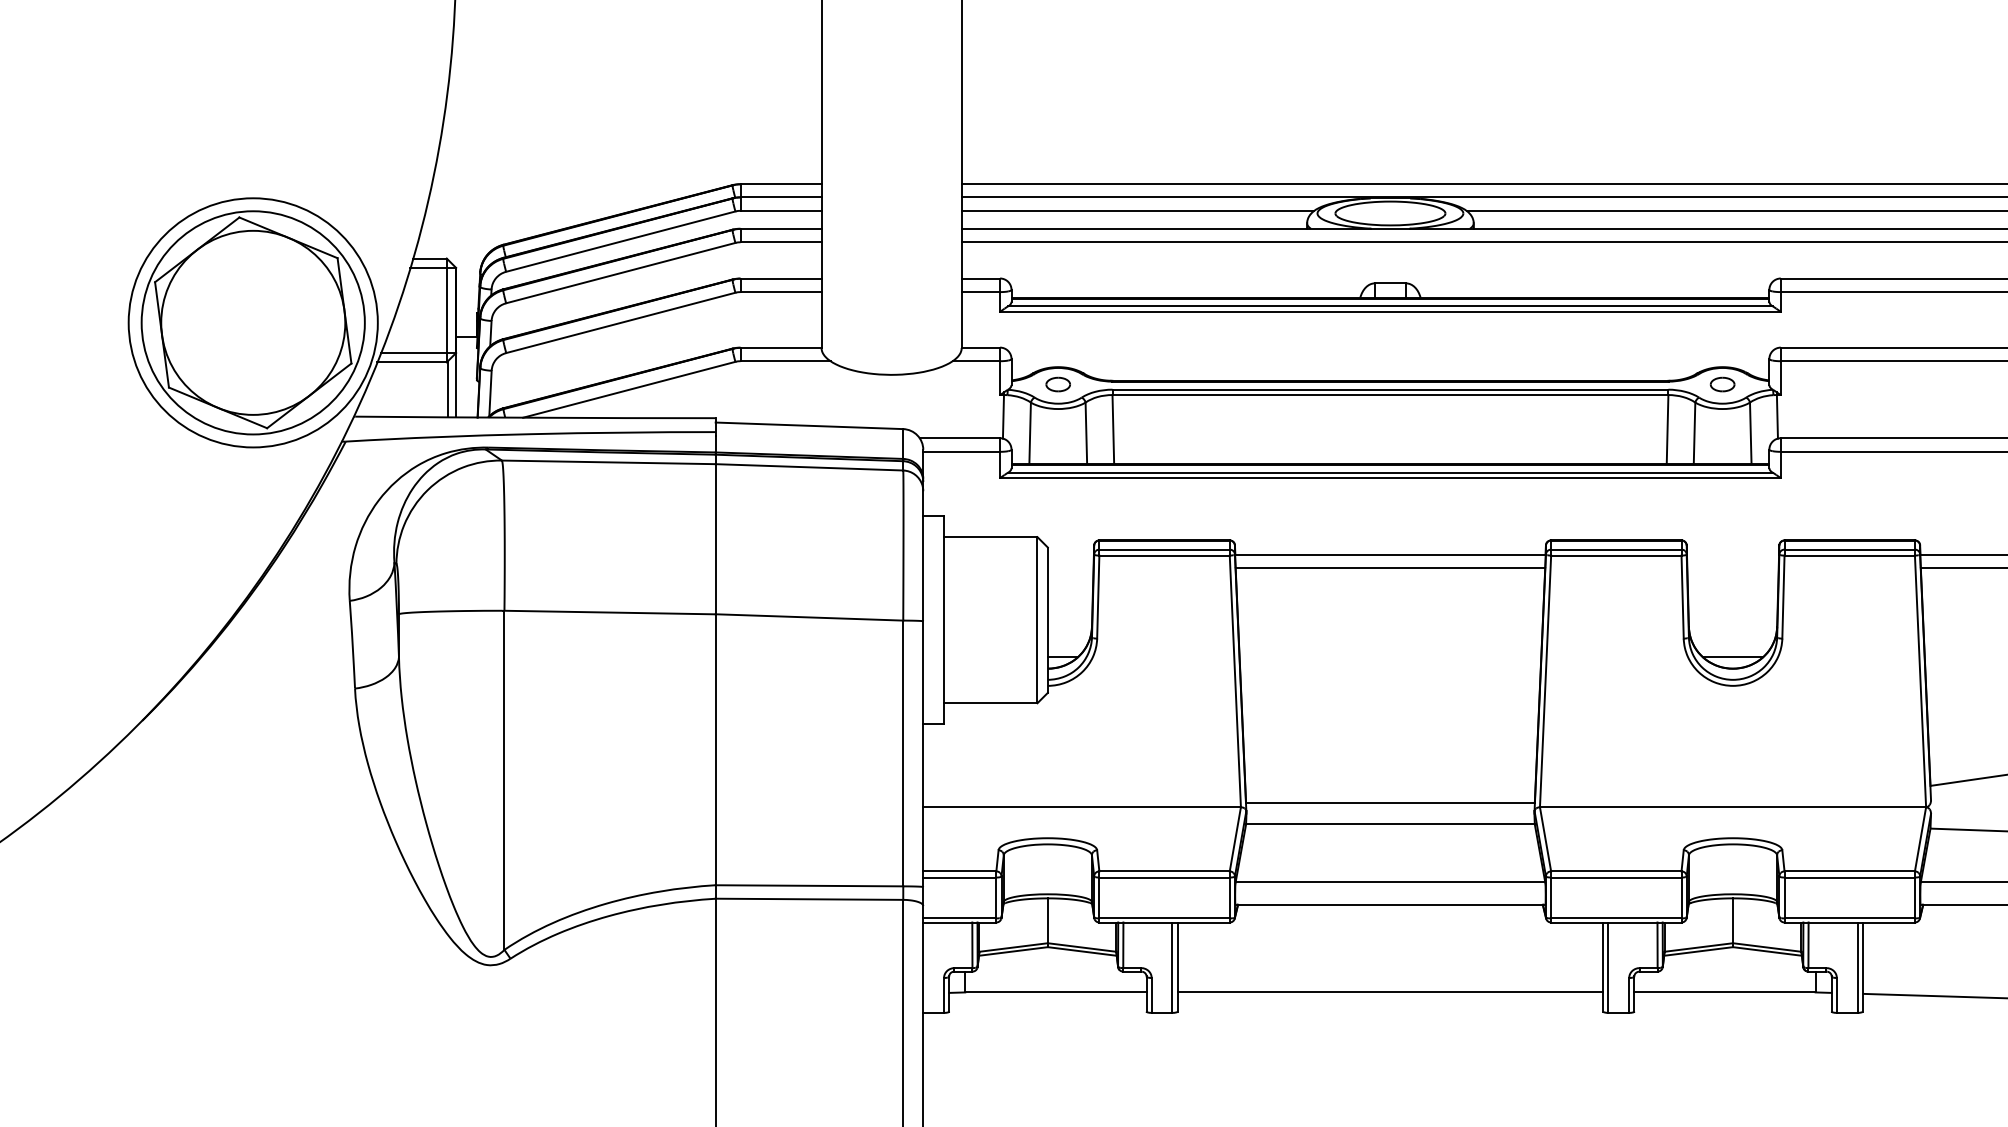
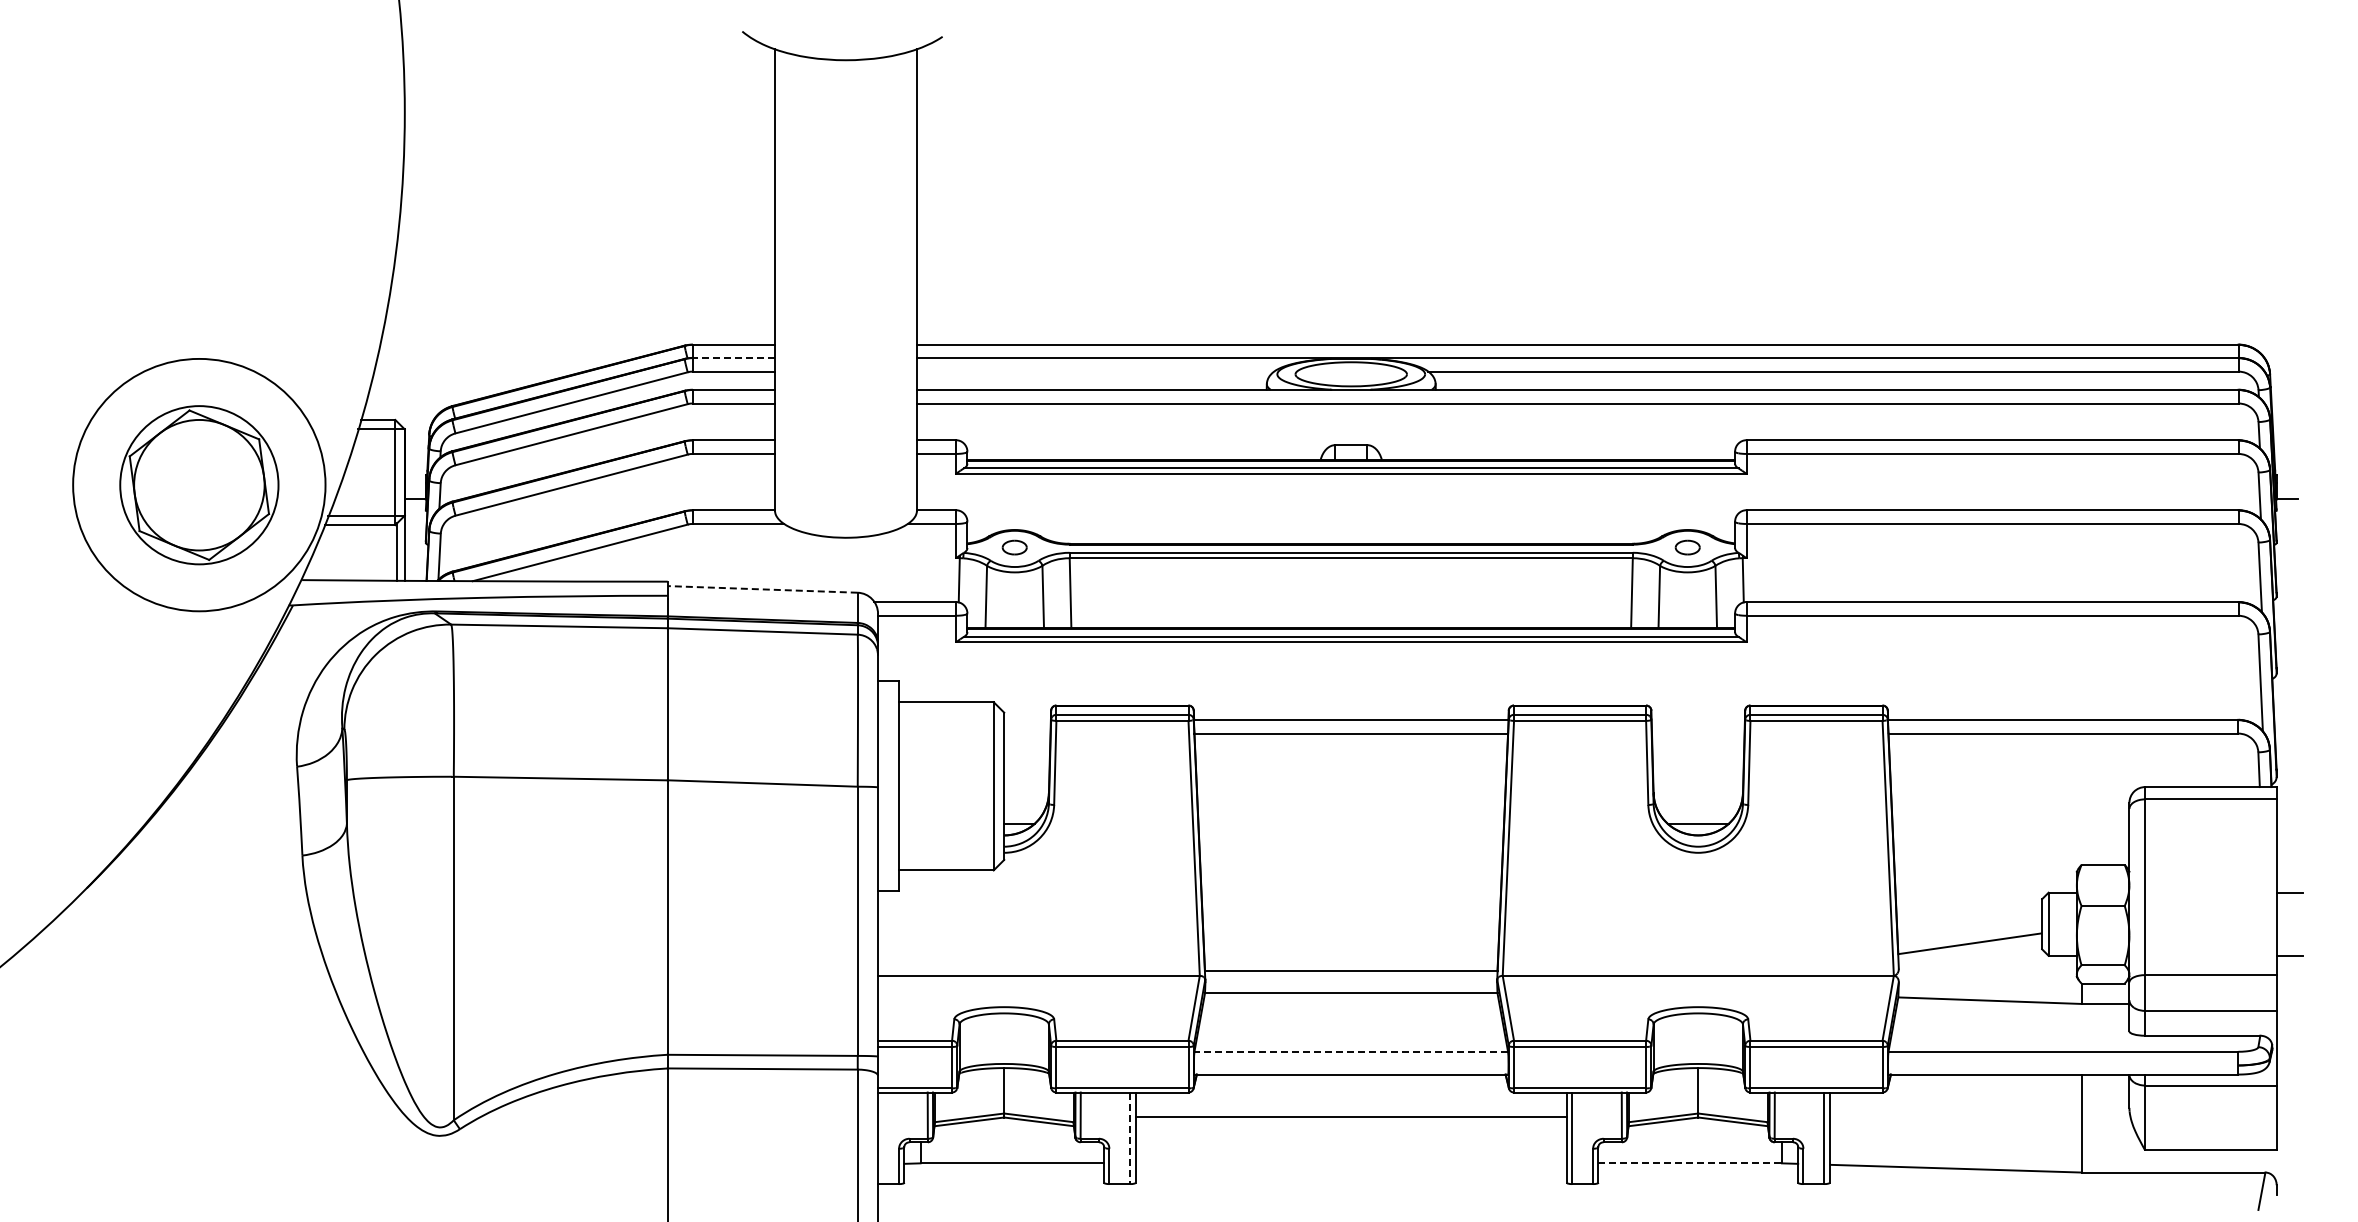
line: (780, 196) -> (733, 357), solid -> dashed
line: (1137, 210) -> (1095, 371), removed
part: (253, 323) -> (199, 485), size x0.7
line: (809, 425) -> (762, 589), solid -> dashed
line: (1390, 882) -> (1351, 1051), solid -> dashed
line: (1172, 967) -> (1130, 1138), solid -> dashed
line: (1389, 992) -> (1350, 1117), moved
line: (1725, 992) -> (1690, 1163), solid -> dashed

